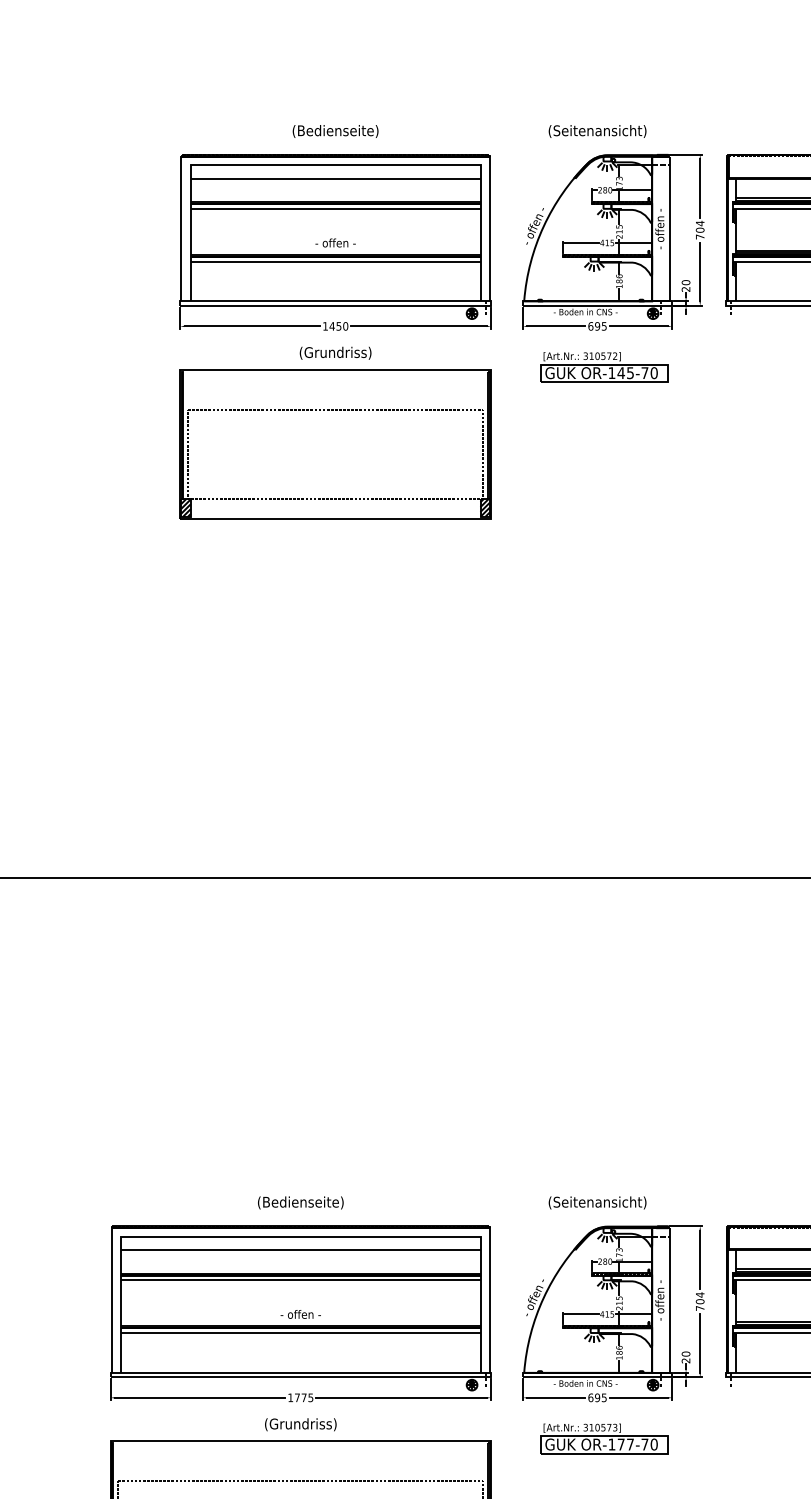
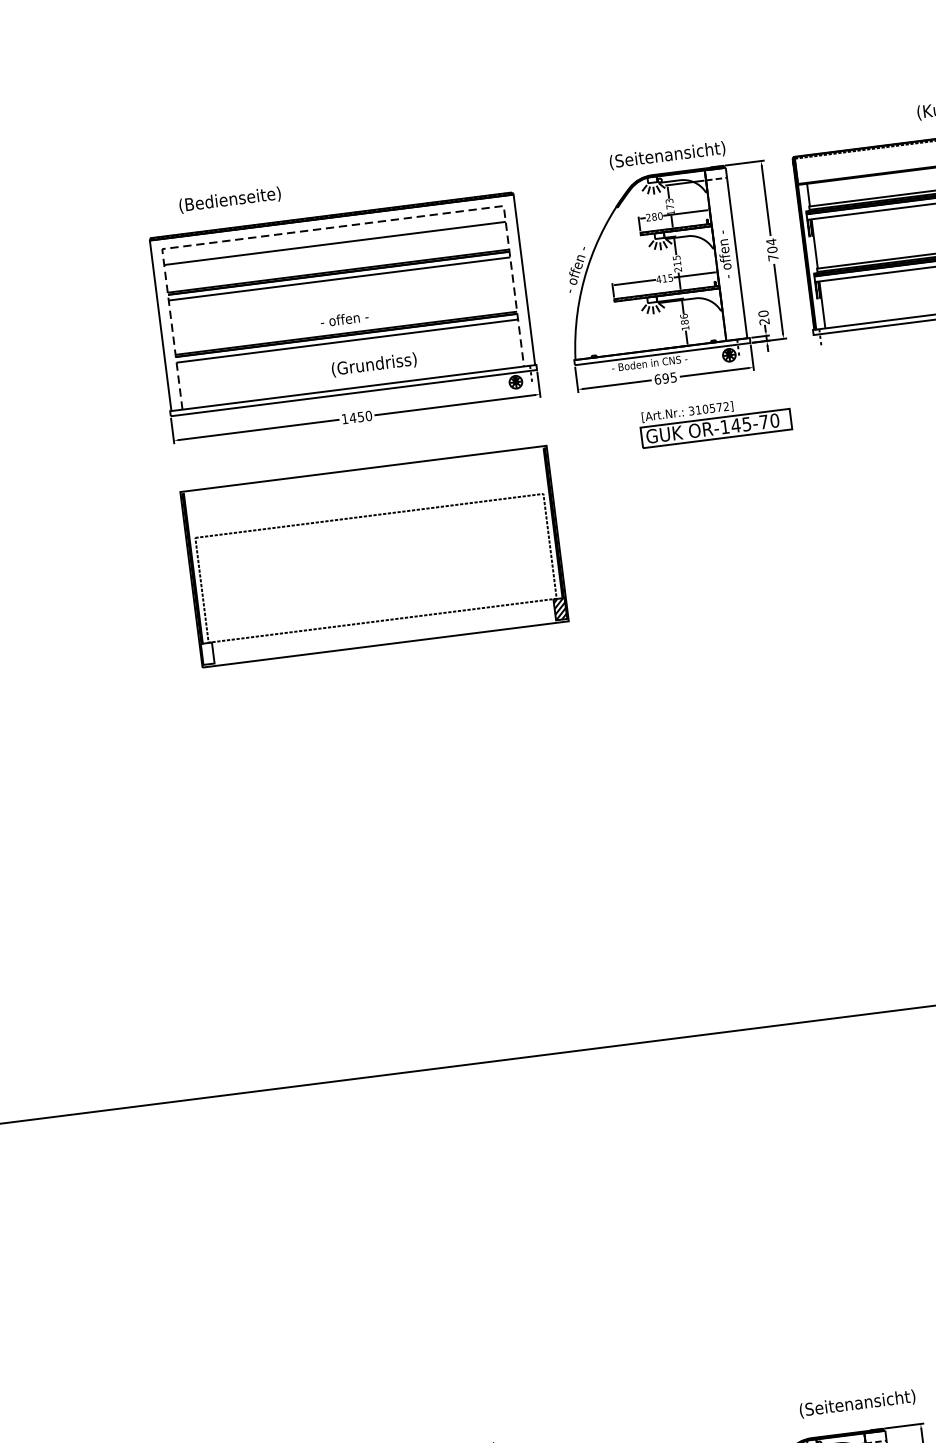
text: (335, 131) -> (229, 200), moved
text: (597, 131) -> (667, 155), moved
line: (335, 165) -> (332, 227), solid -> dashed
text: (335, 352) -> (374, 364), moved
part: (604, 367) -> (715, 421), moved
hatch: (185, 507) -> (206, 653), removed
text: (597, 1202) -> (857, 1403), moved

